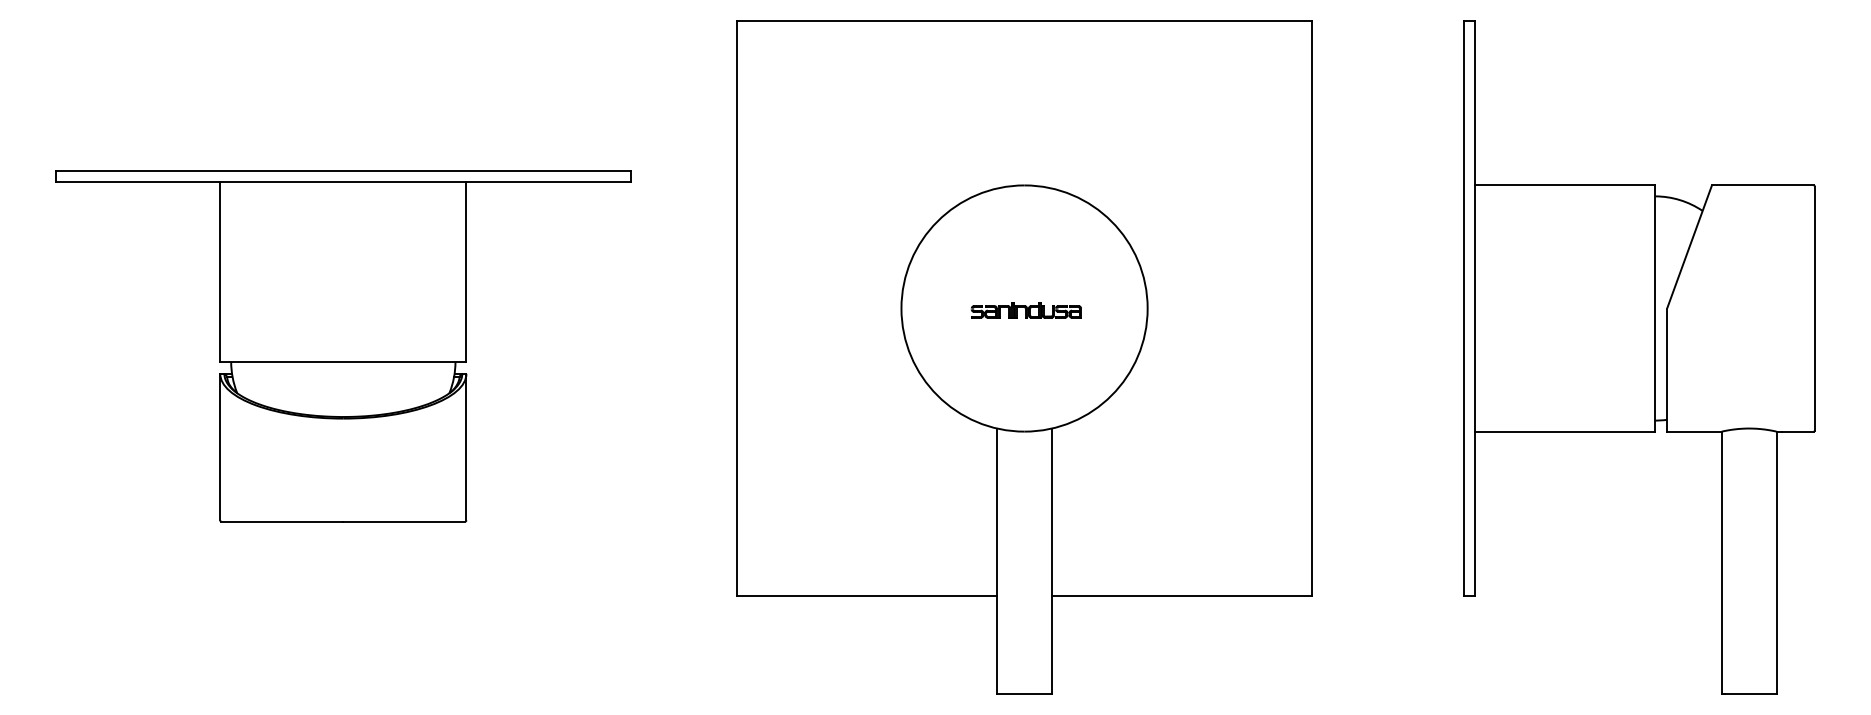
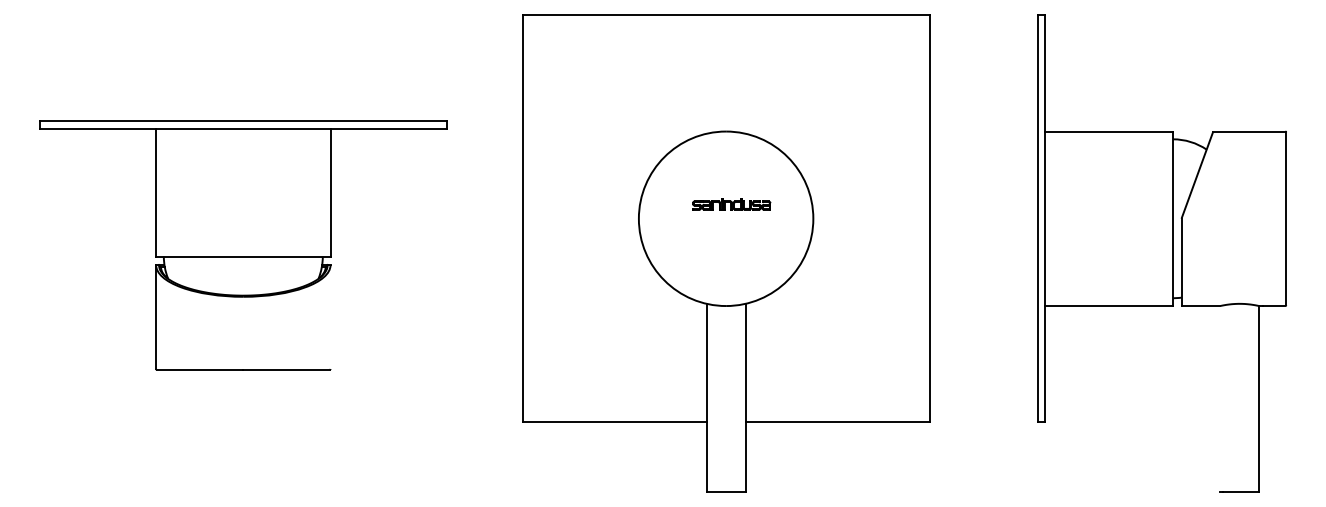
part: (1026, 310) -> (731, 204), moved
line: (466, 446) -> (330, 316), removed
line: (1721, 562) -> (1220, 398), removed

